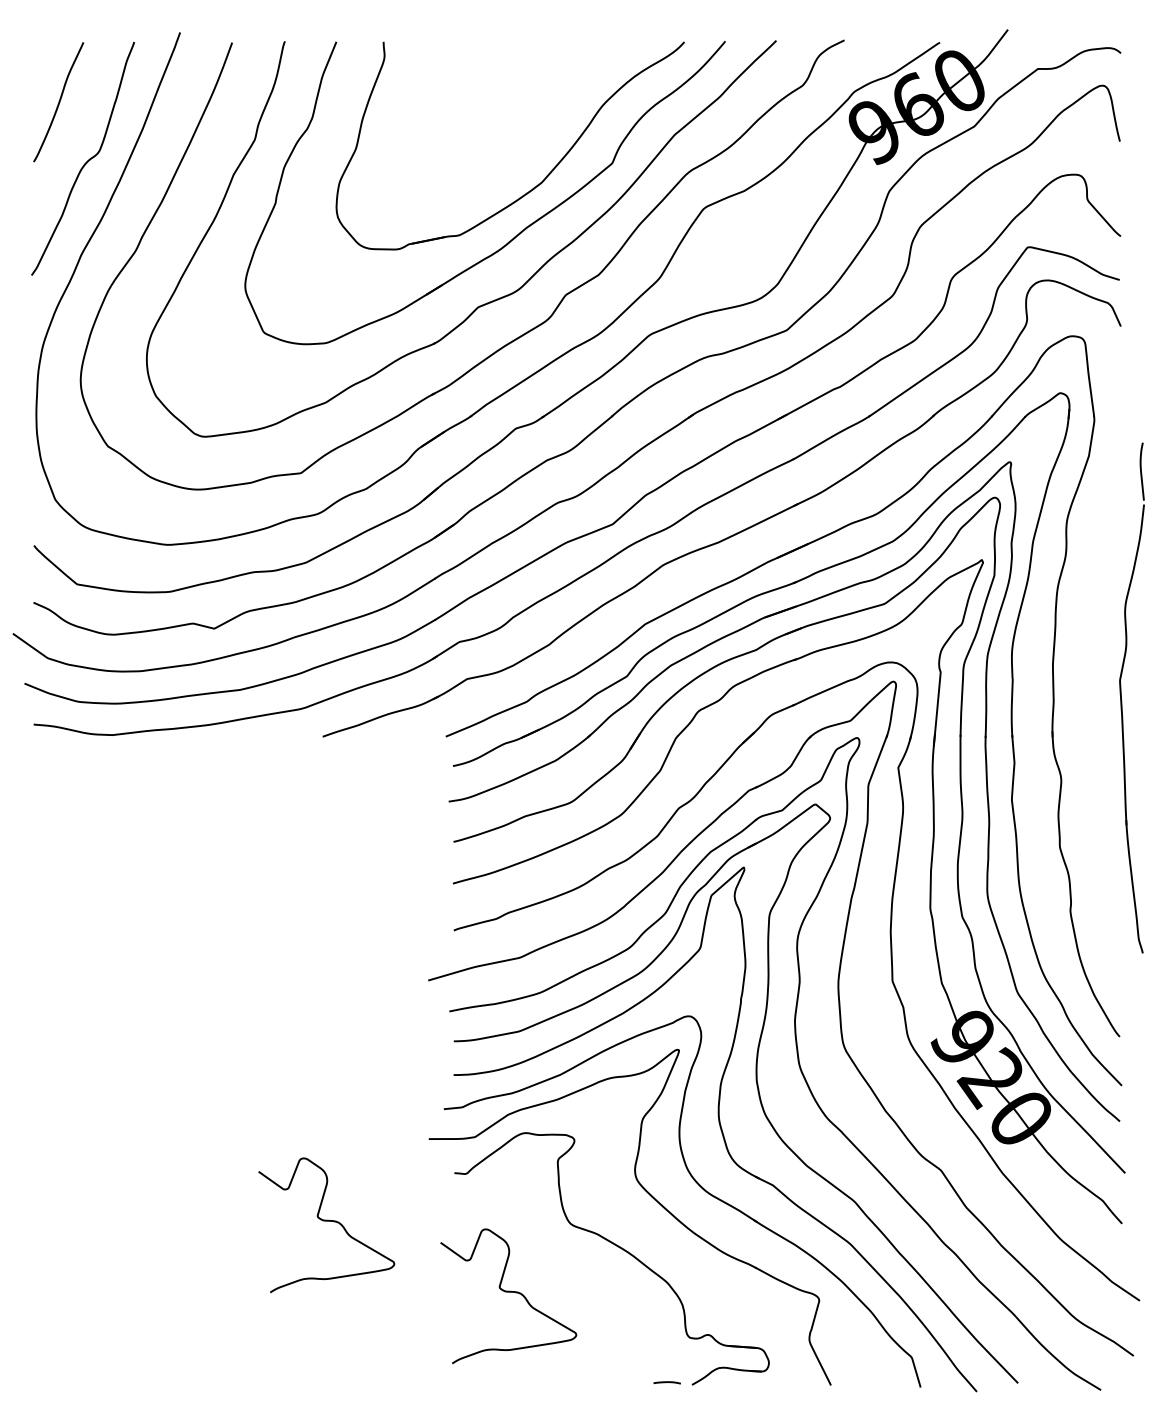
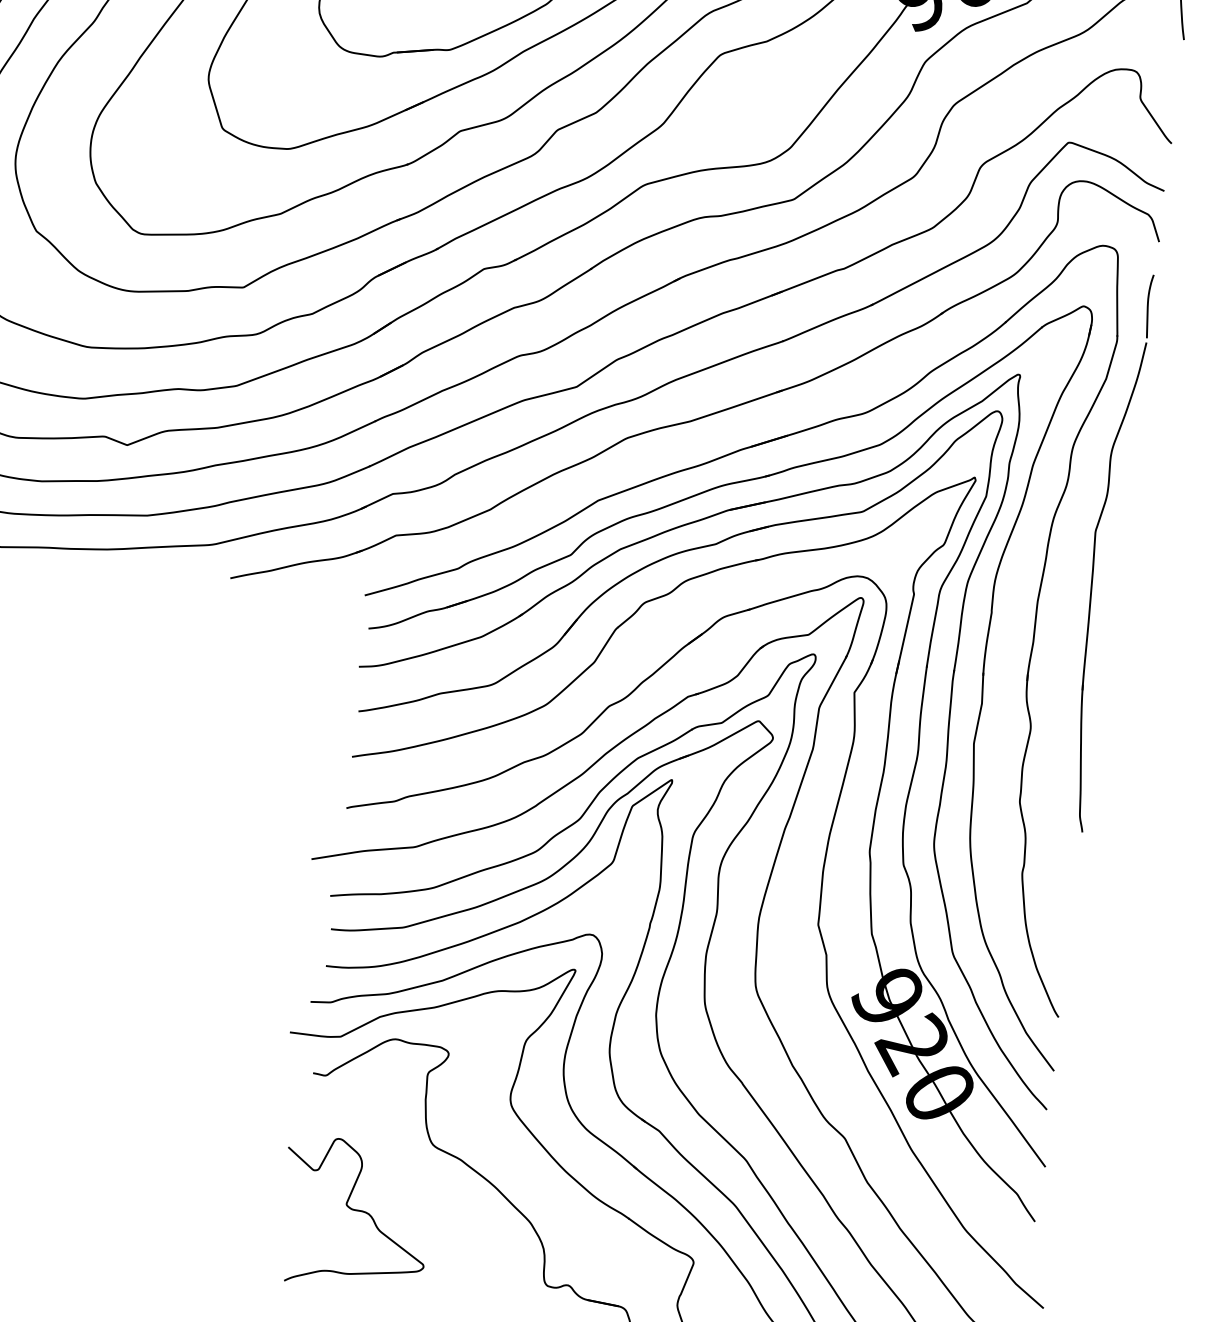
part: (1122, 700) -> (1095, 553), moved
curve: (326, 1221) -> (166, 1108), removed

